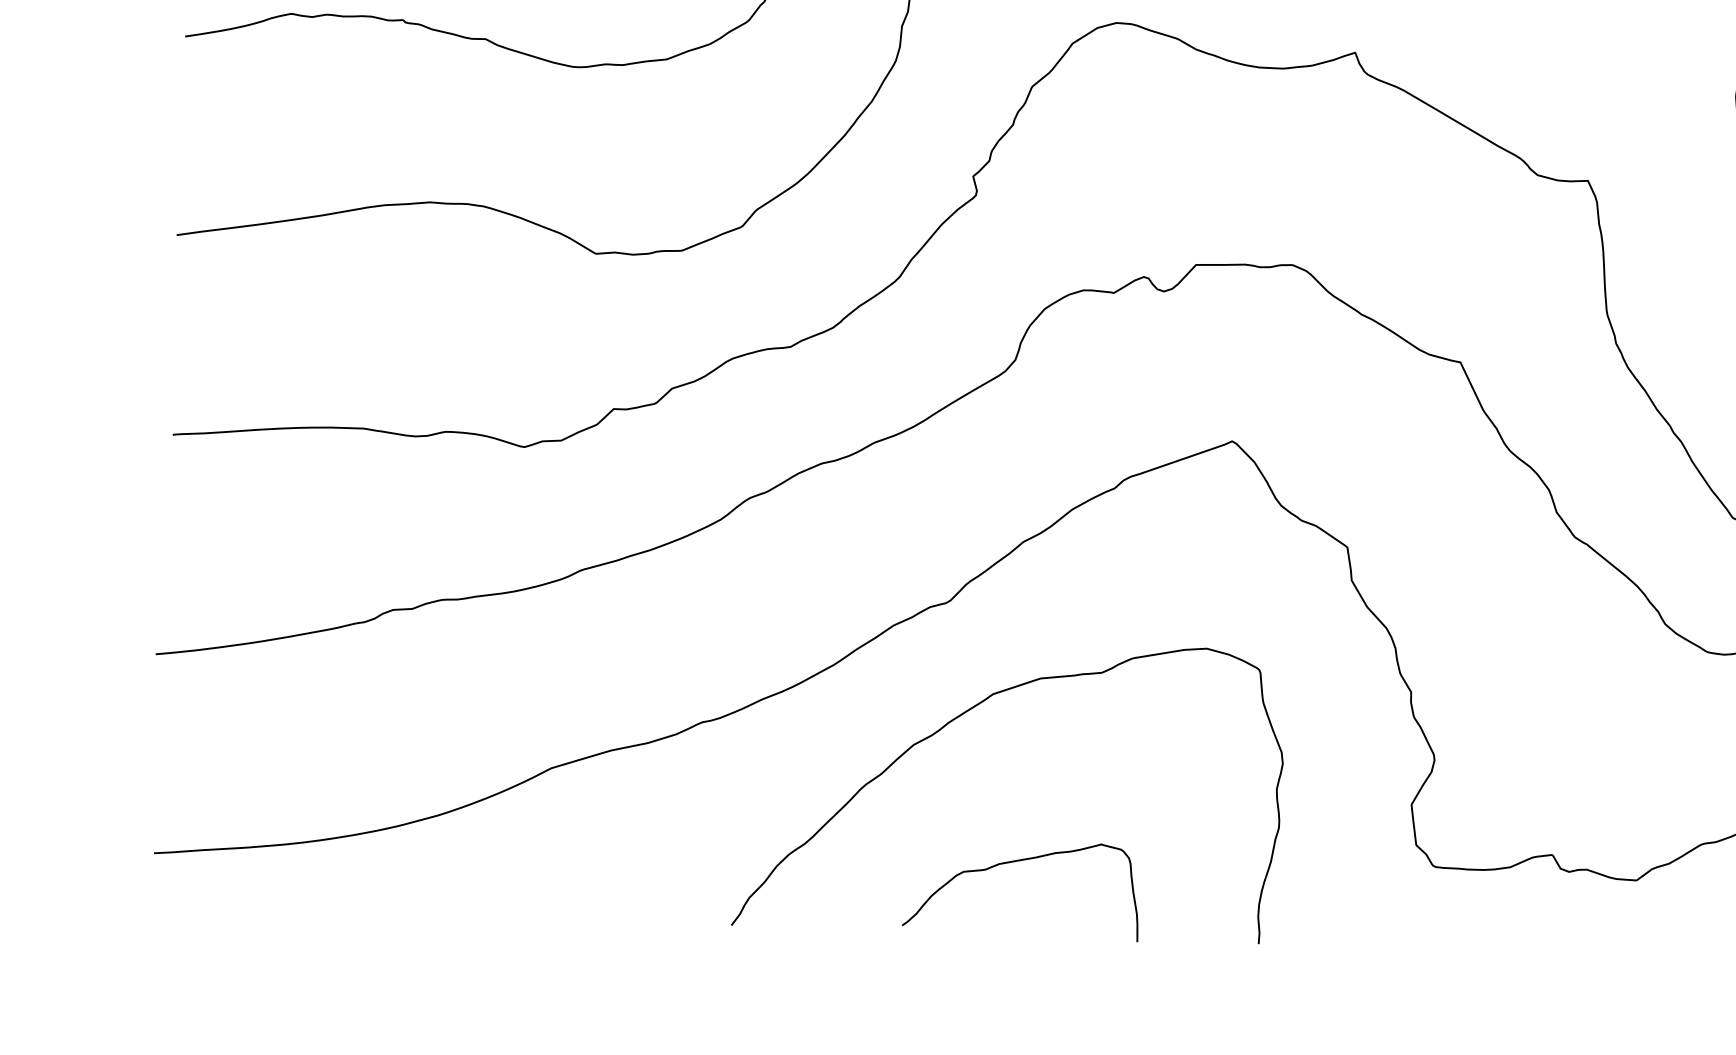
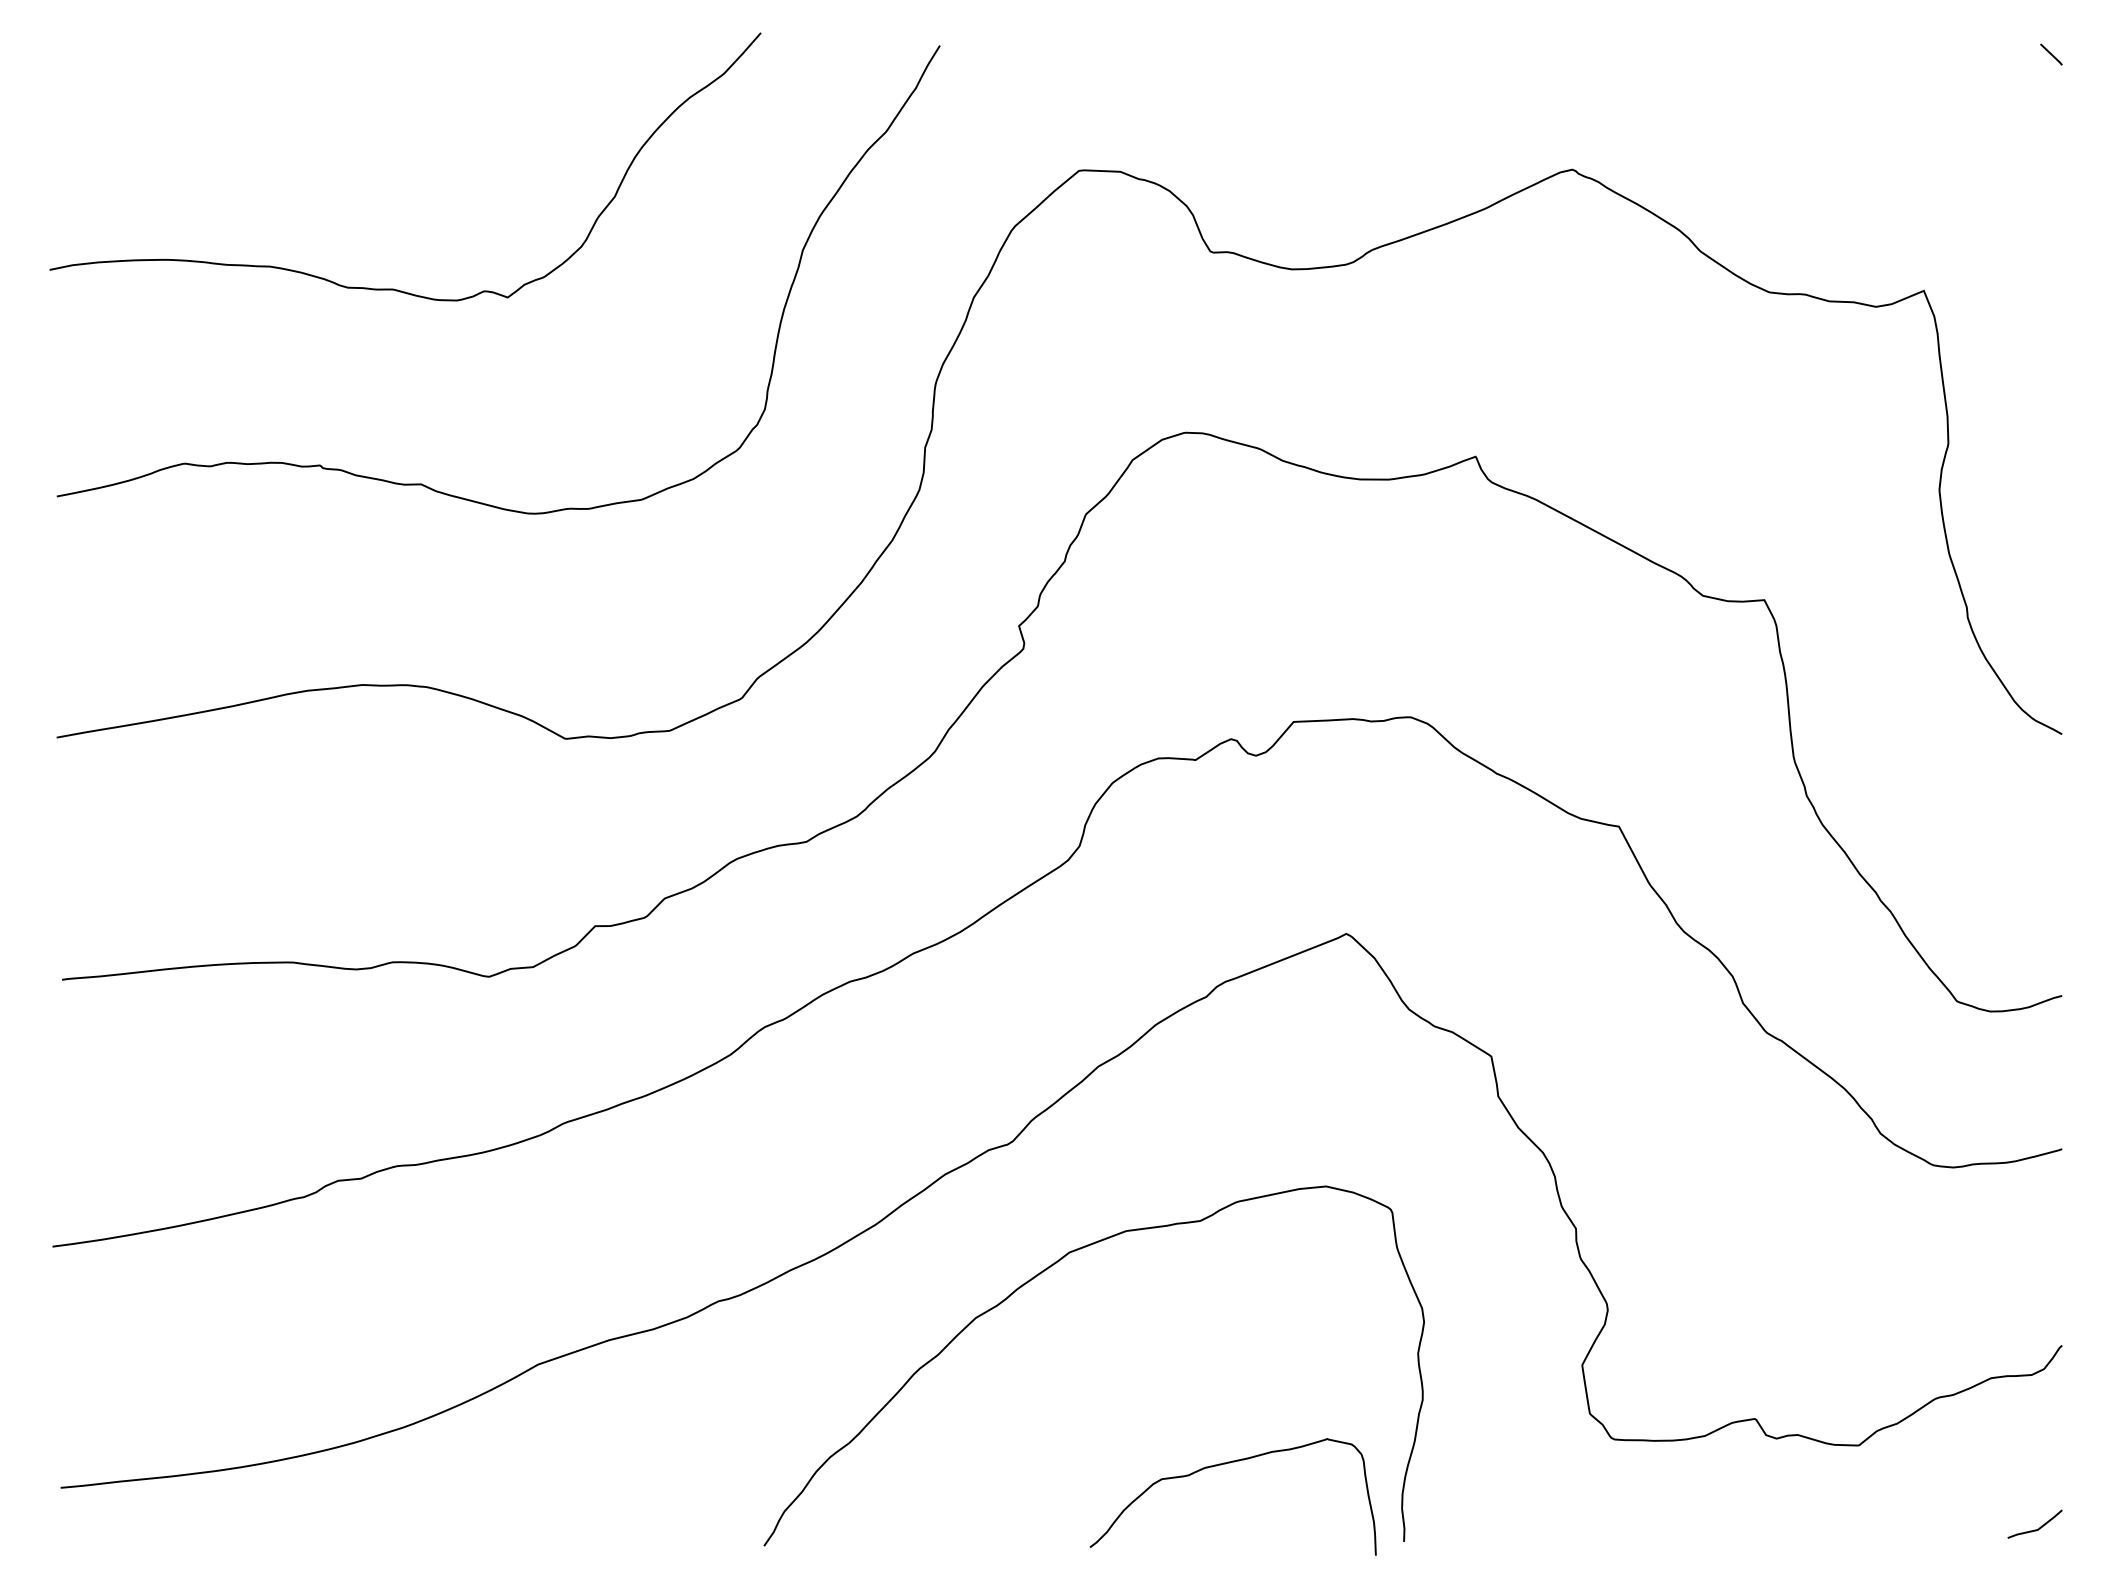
curve: (1016, 861) -> (1225, 1464), moved

